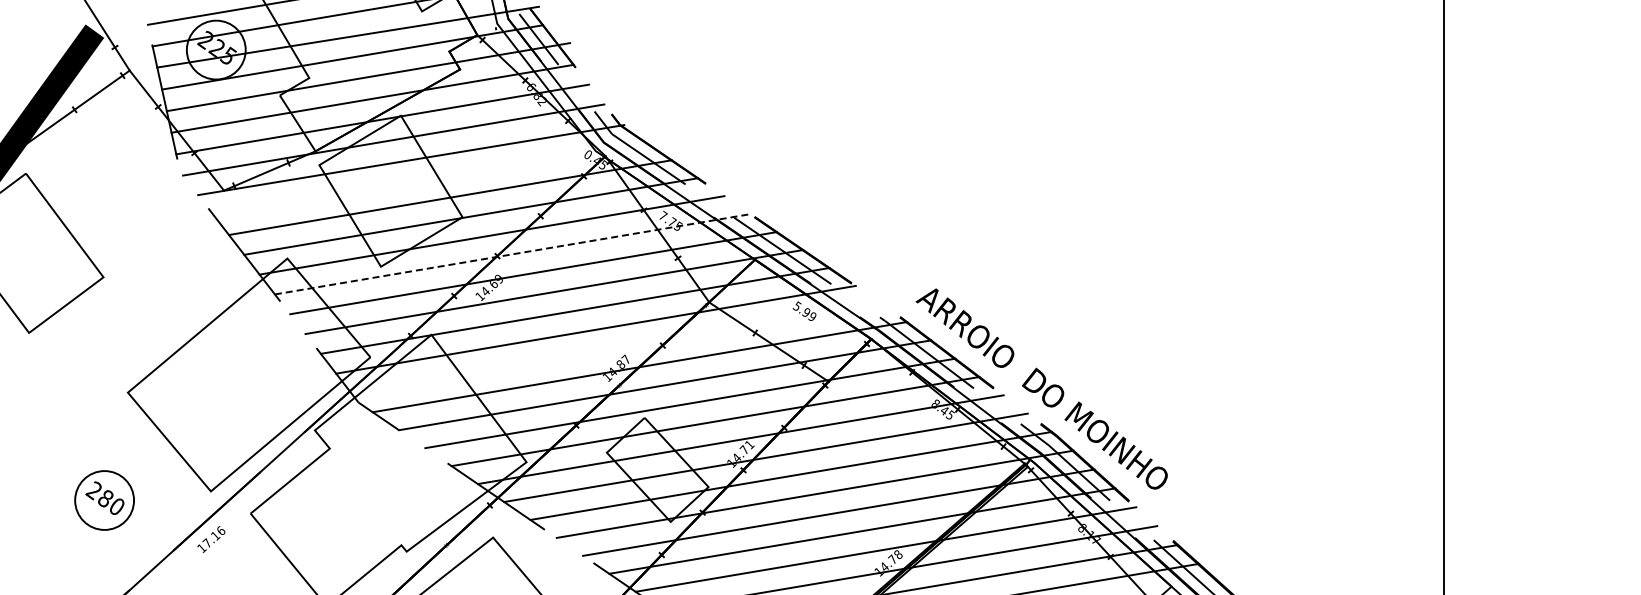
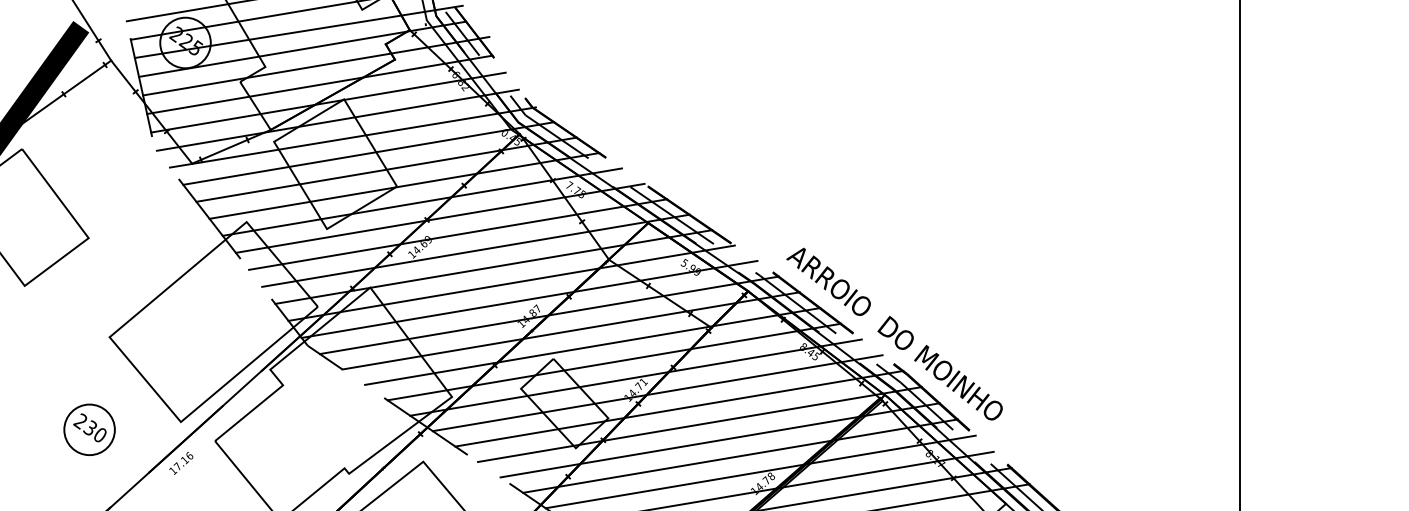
line: (429, 178) -> (368, 153), added
line: (513, 254) -> (440, 218), dashed -> solid
line: (616, 348) -> (529, 299), added
text: (105, 498) -> (90, 428), 280 -> 230

